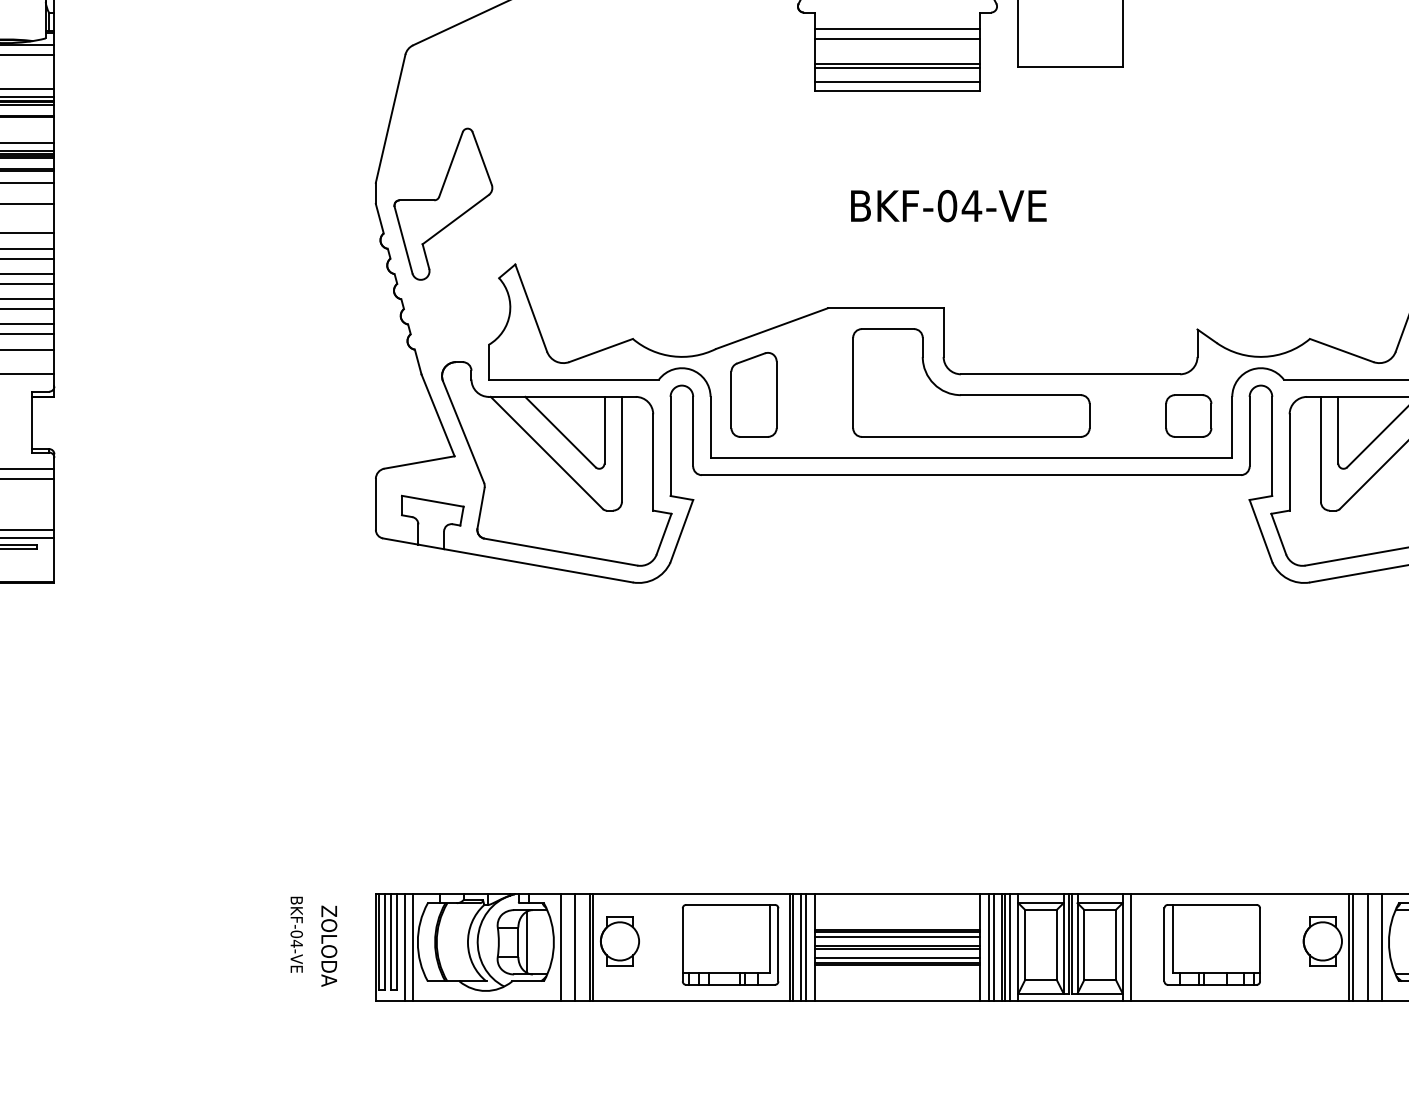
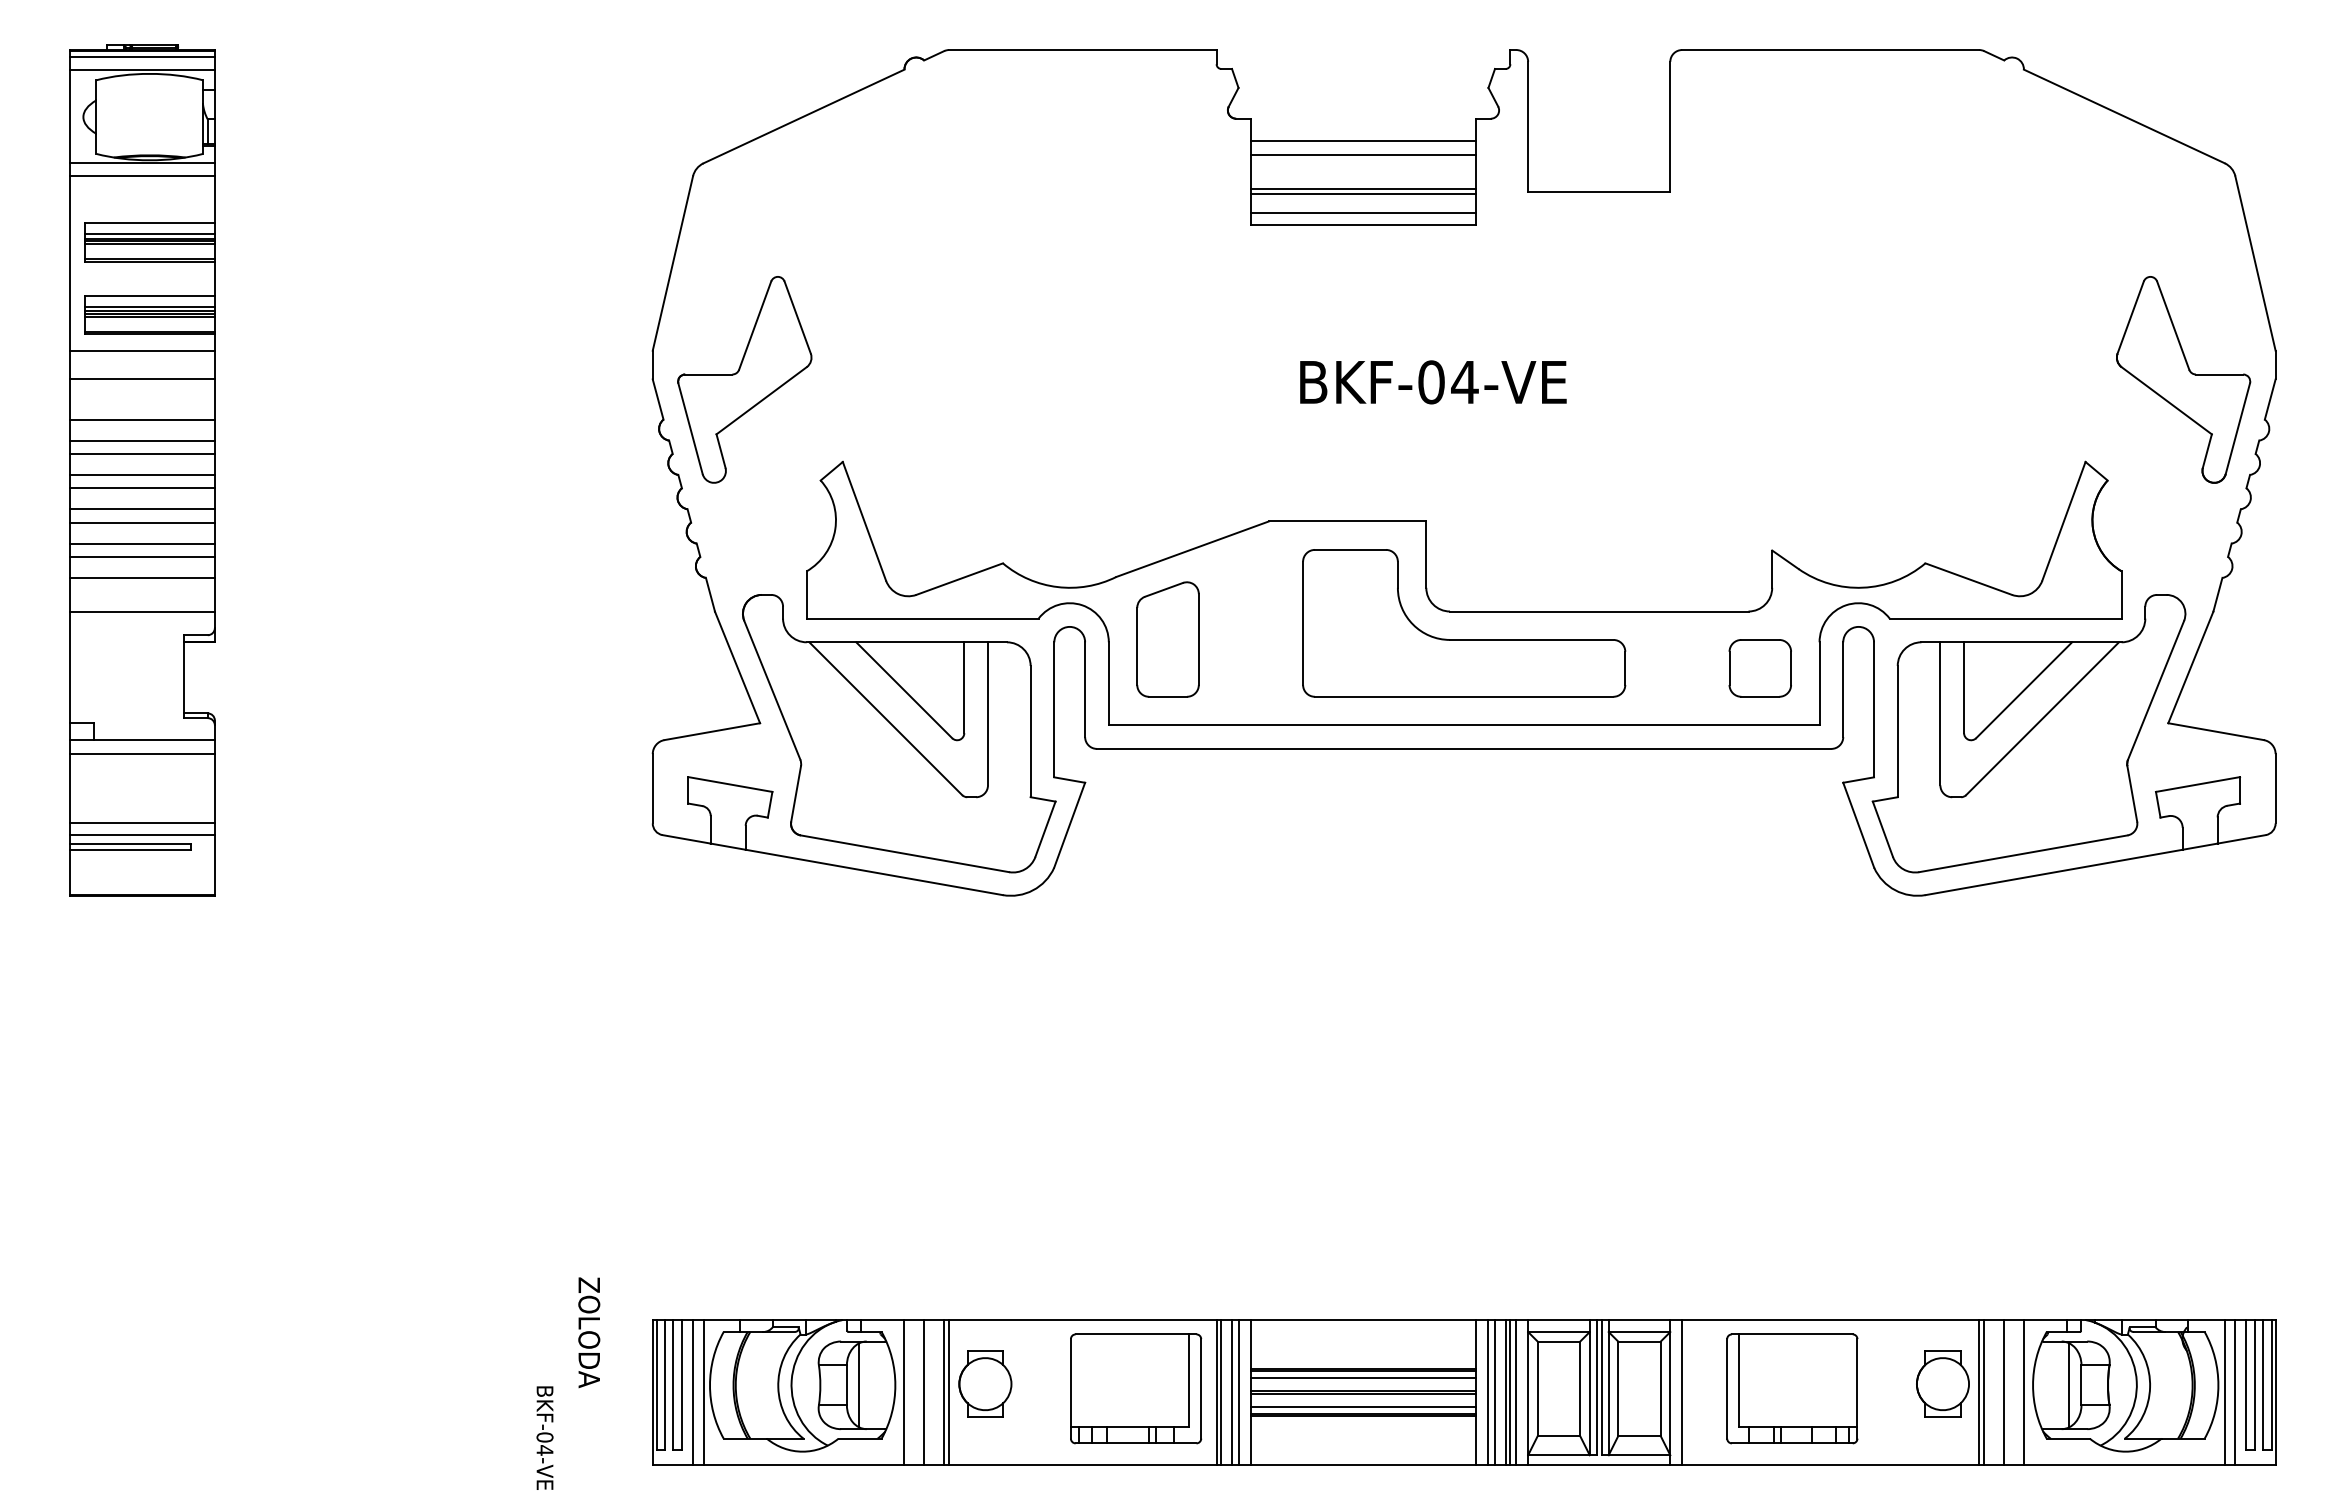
text: (296, 934) -> (544, 1437), moved
text: (329, 946) -> (589, 1332), moved

